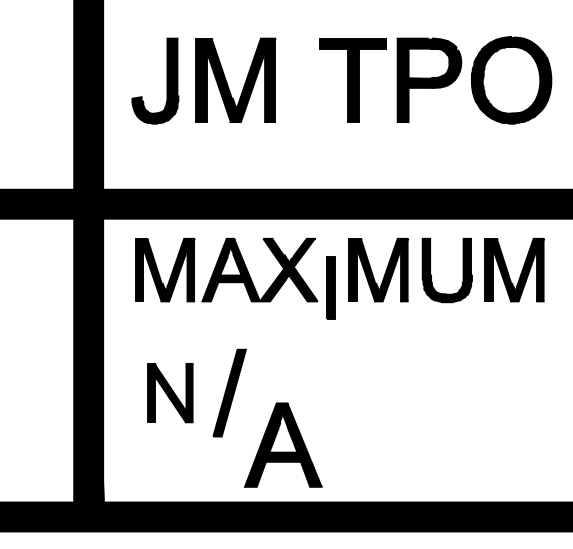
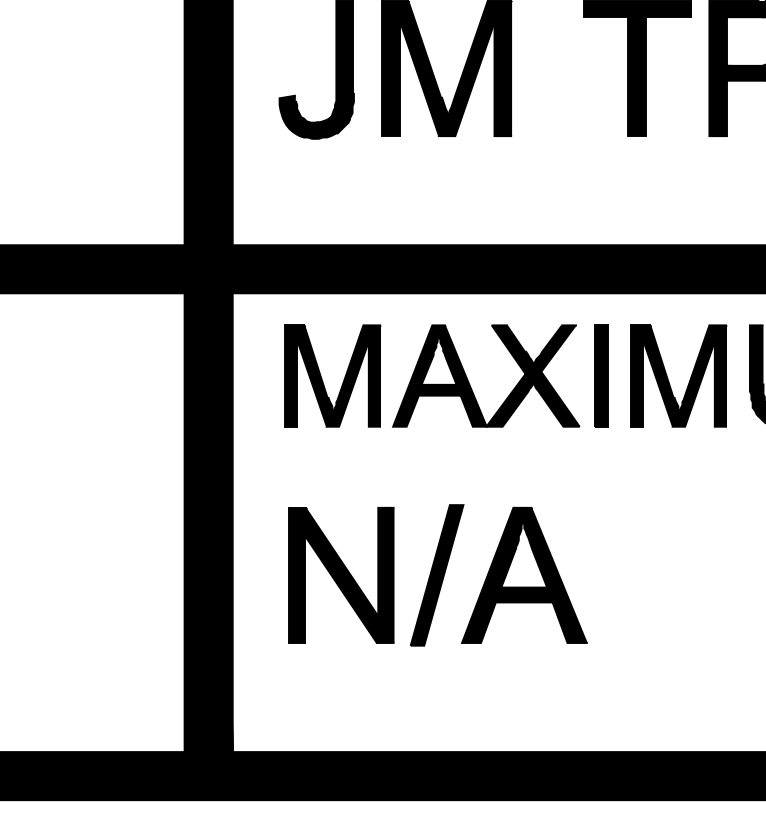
part: (330, 287) -> (600, 375), moved
part: (170, 392) -> (341, 574), size x1.43
part: (282, 444) -> (522, 574), moved

